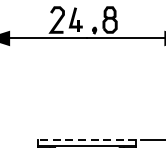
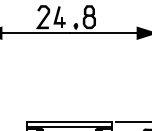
line: (87, 139) -> (69, 121), dashed -> solid

